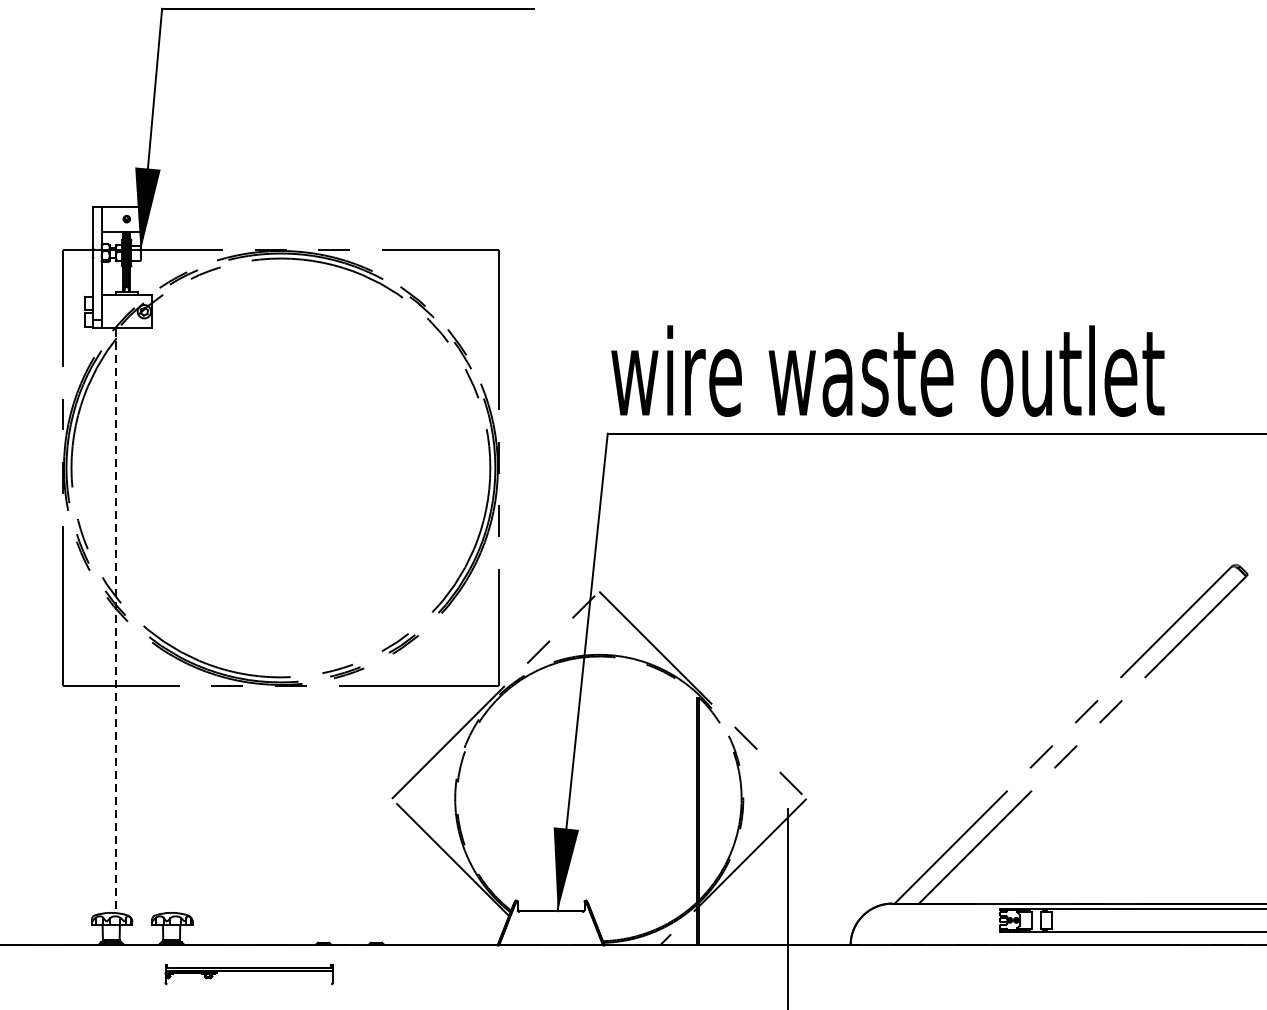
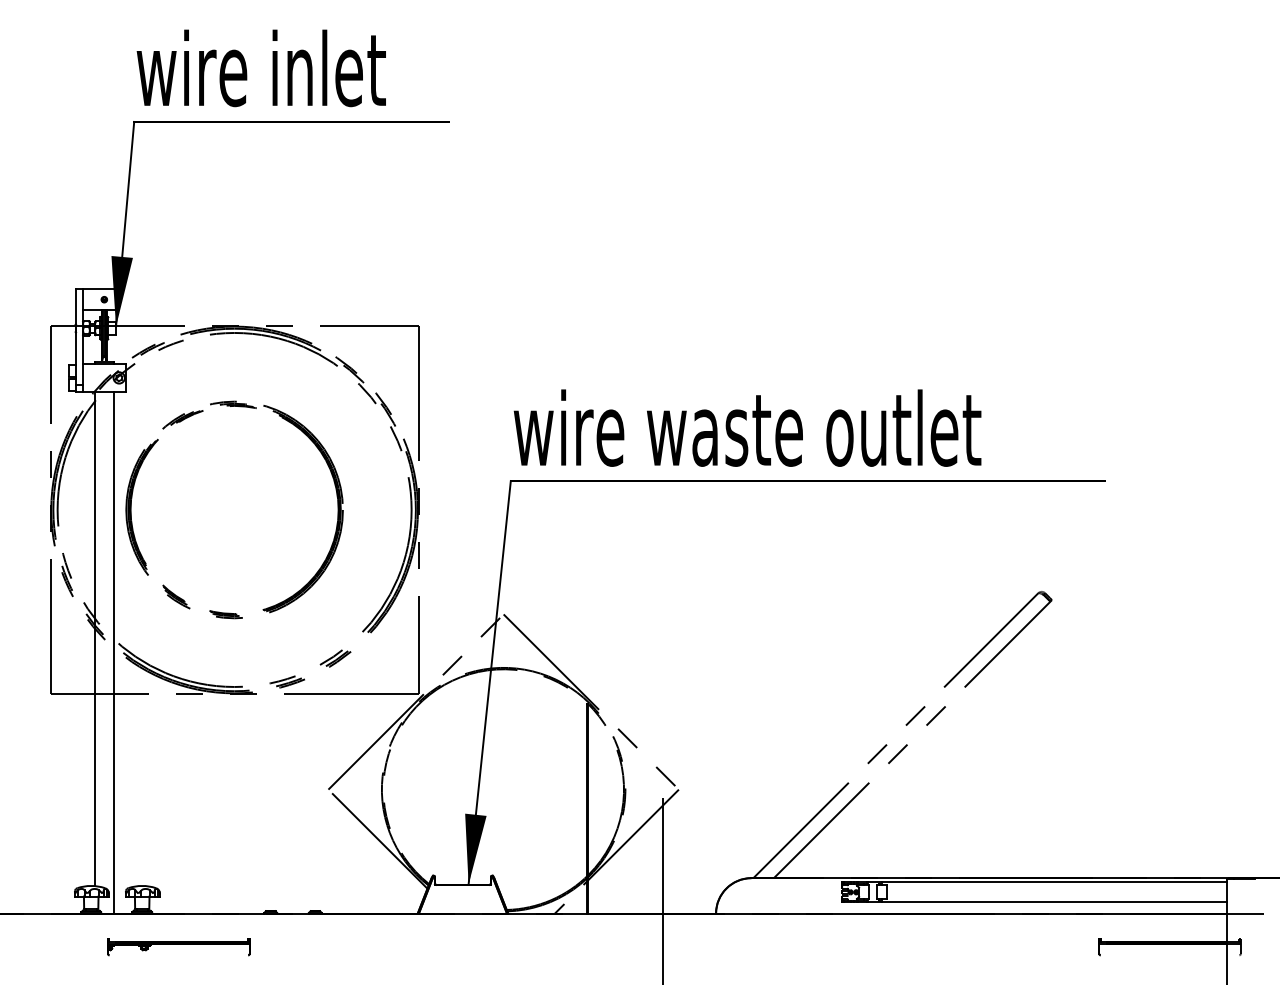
part: (286, 346) -> (239, 407), added
line: (115, 621) -> (94, 639), dashed -> solid
line: (137, 636) -> (113, 652), added
part: (248, 974) -> (178, 947), moved

